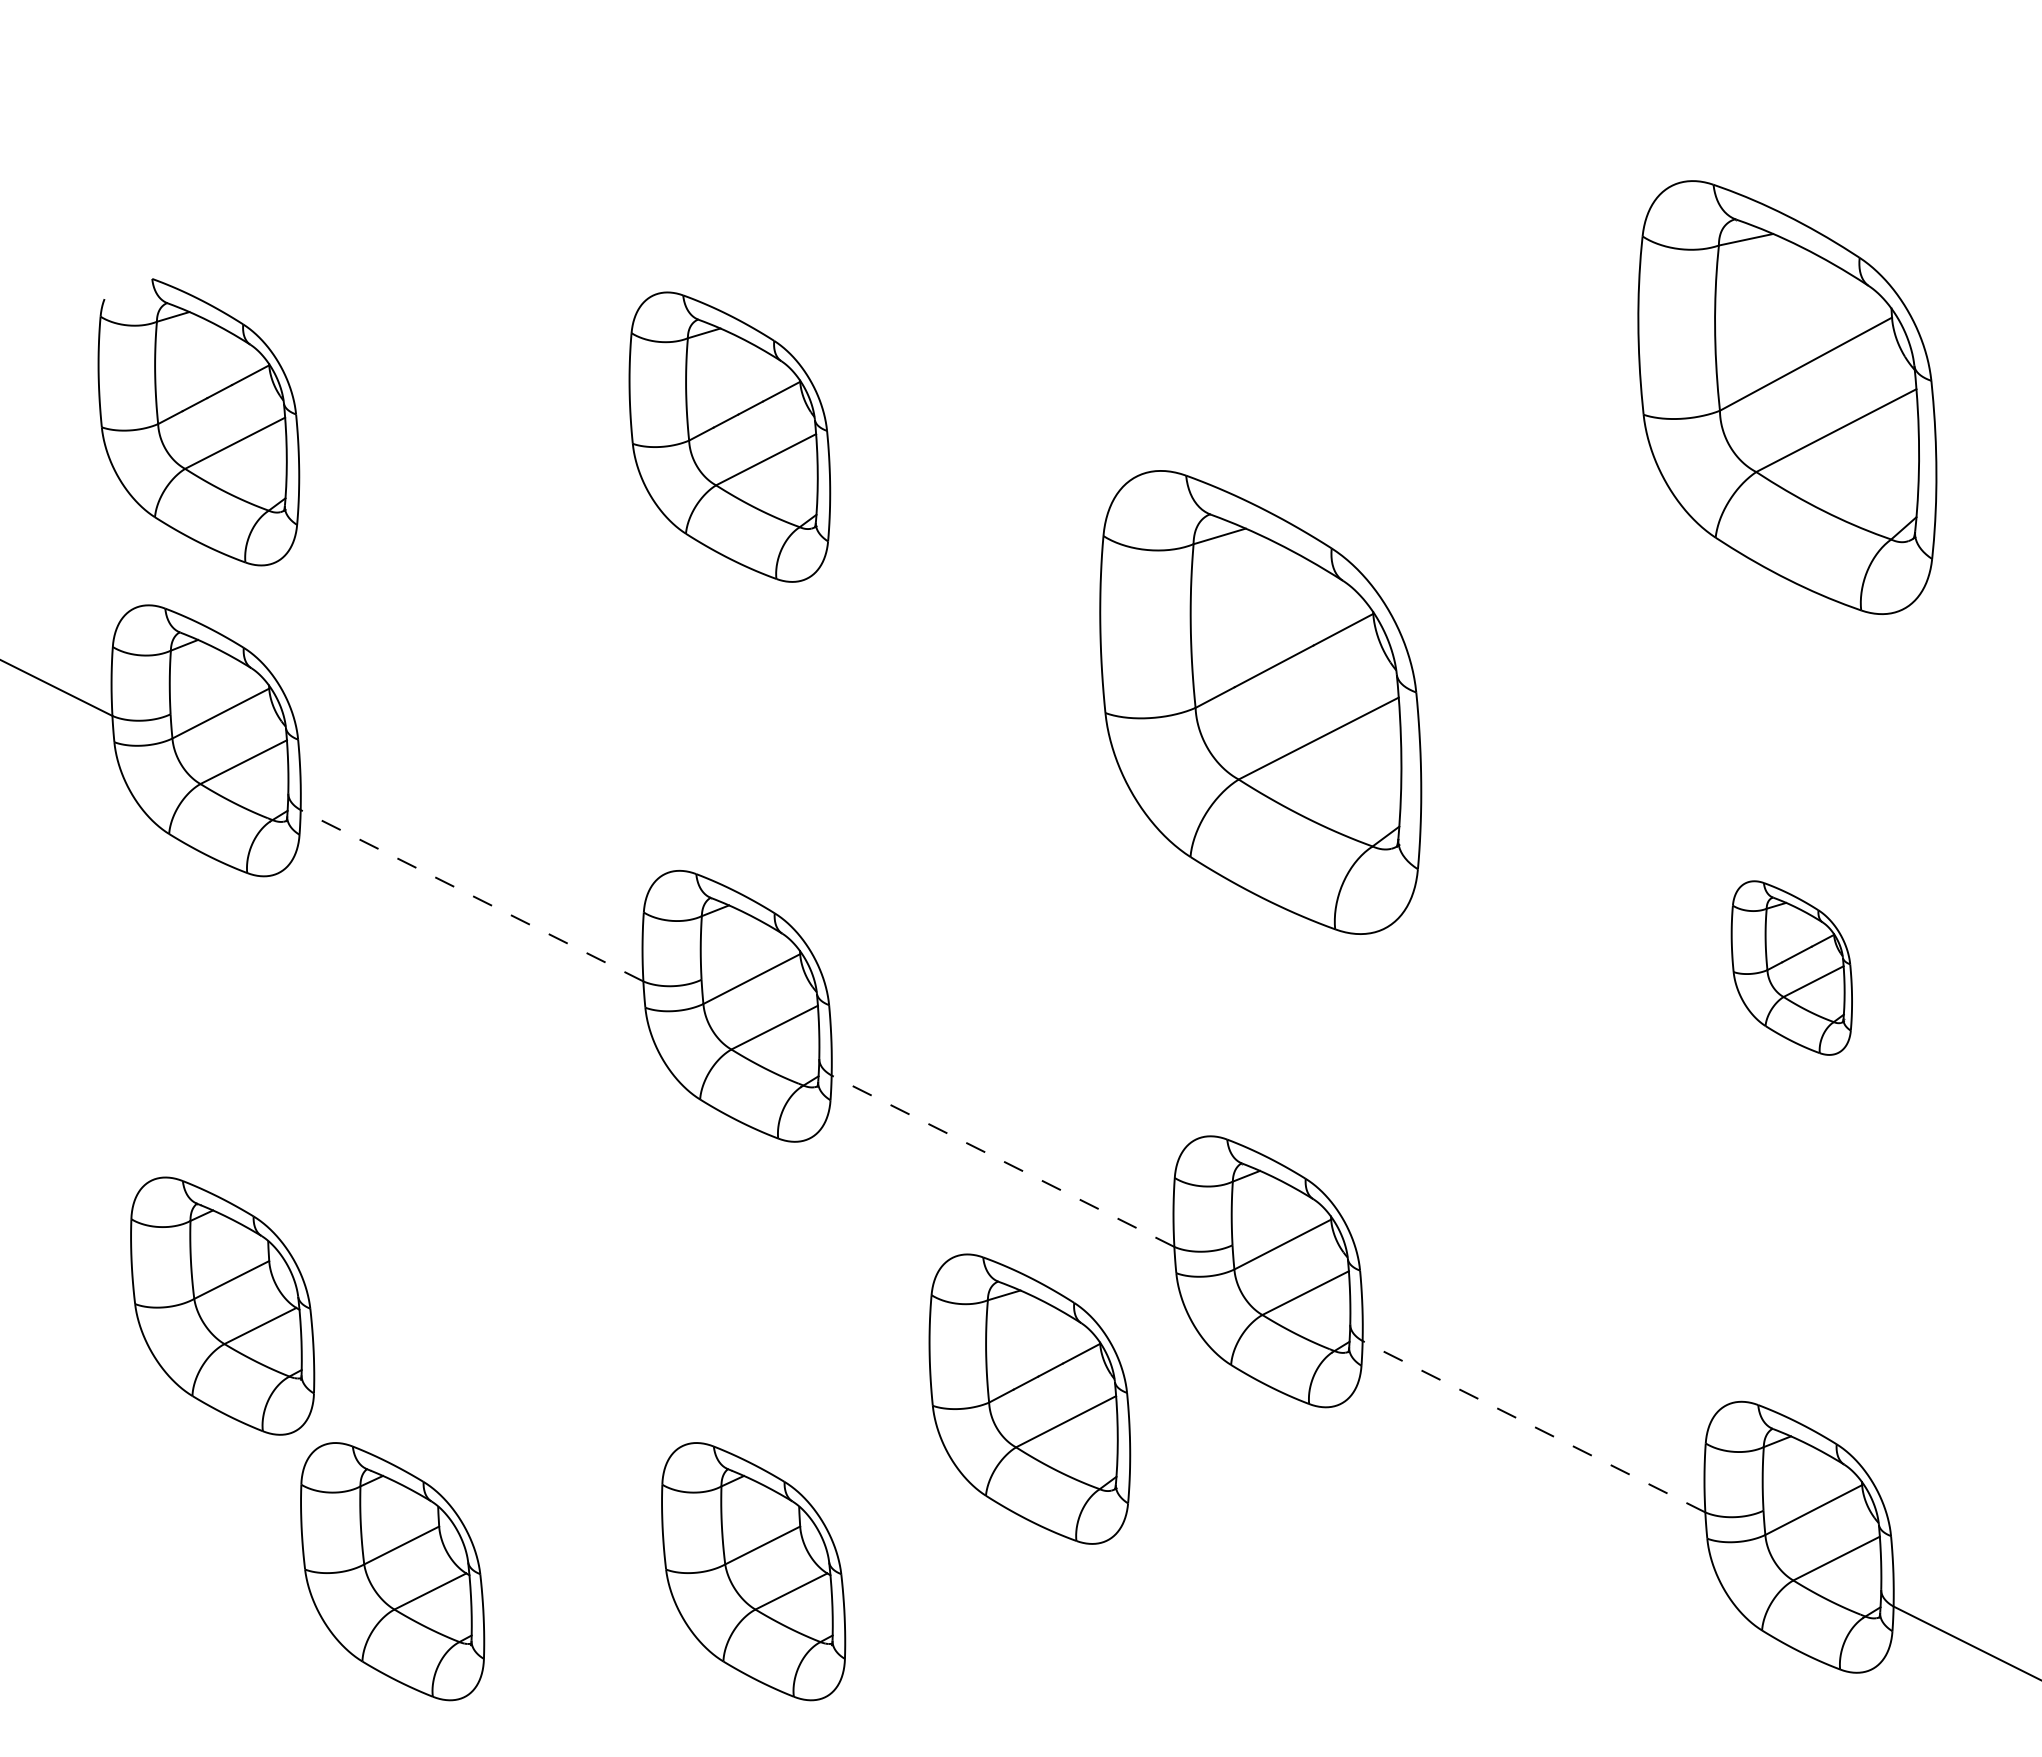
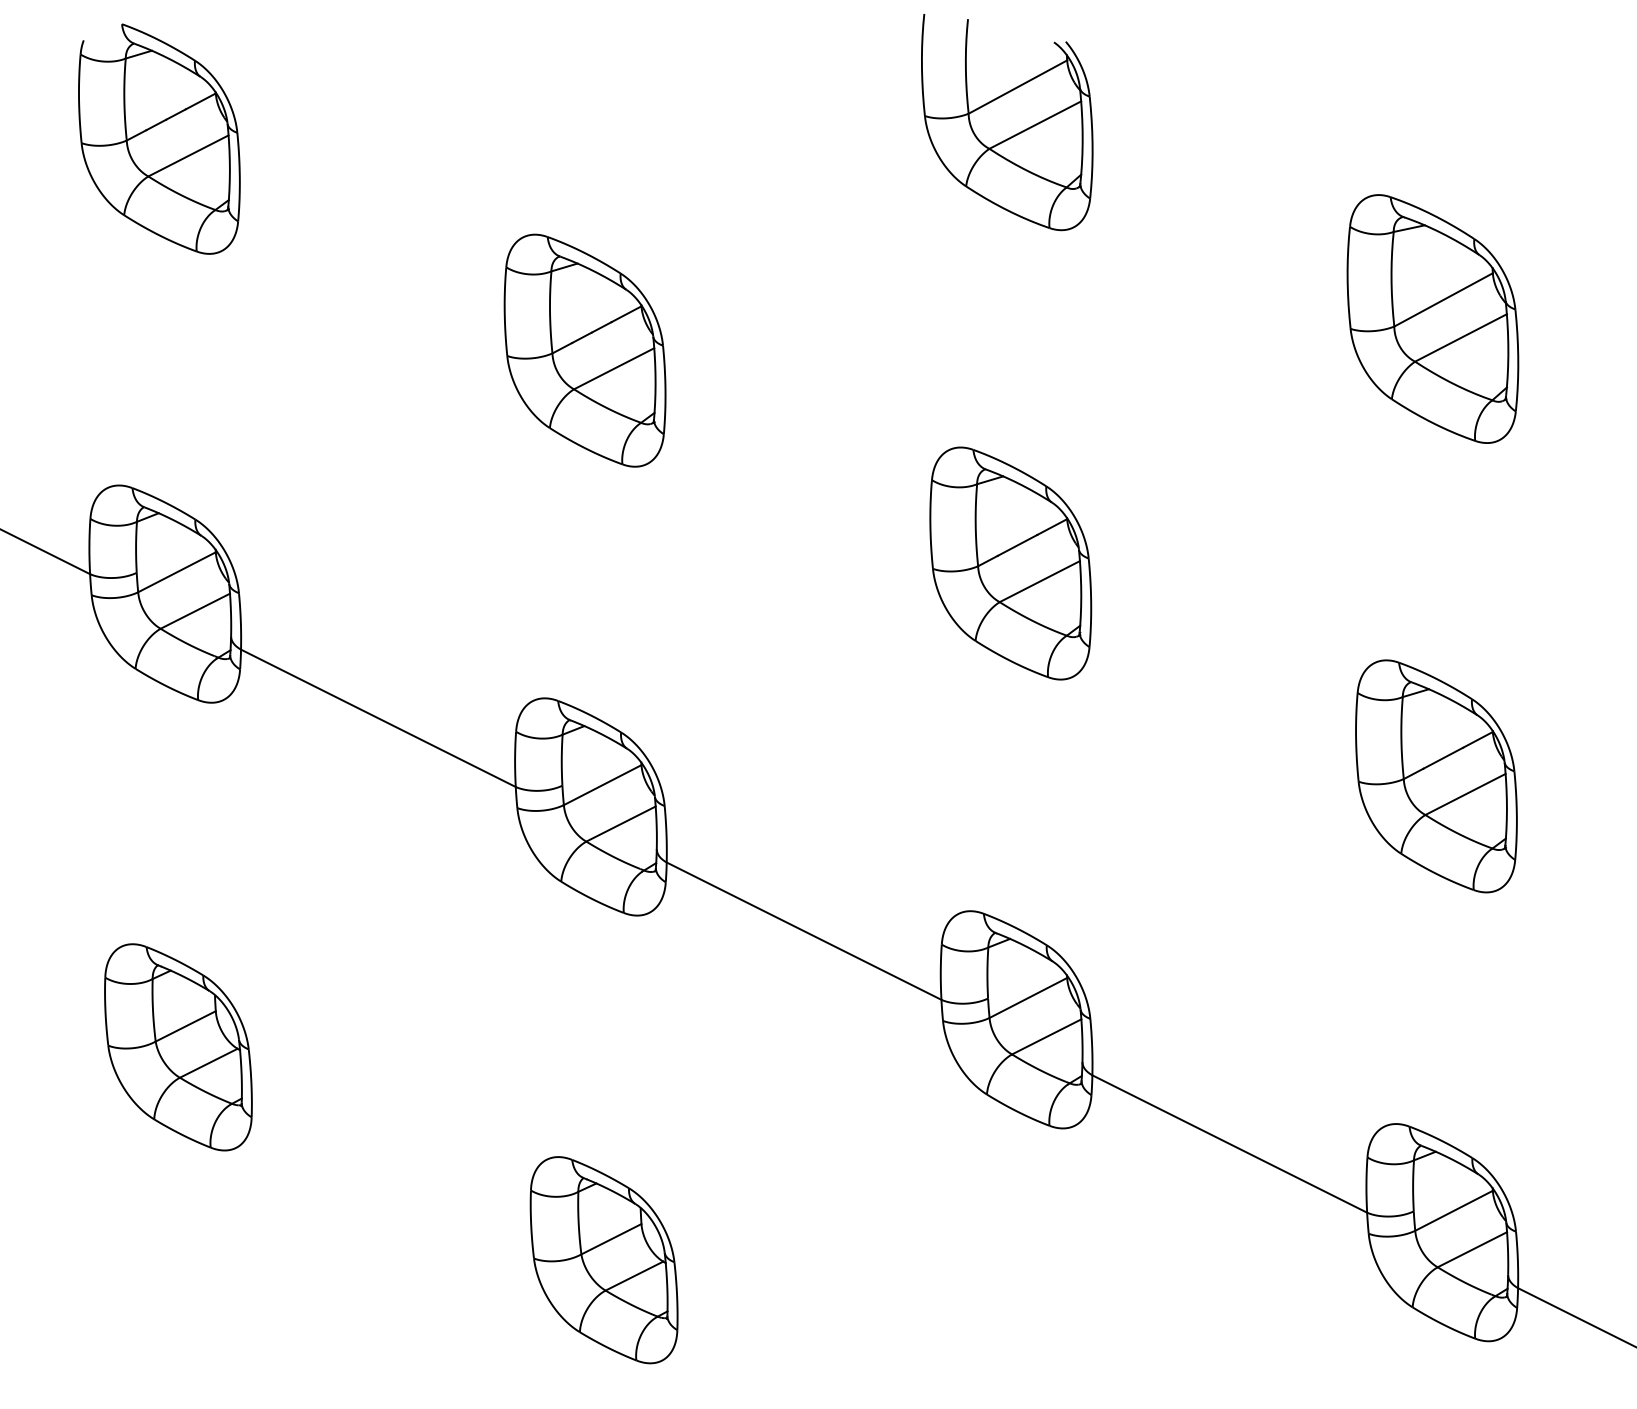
part: (1256, 152) -> (1007, 122), added
part: (1787, 397) -> (1433, 318), size x0.71
part: (198, 422) -> (159, 139), moved
part: (1260, 702) -> (1010, 563), size x0.62
line: (472, 895) -> (378, 718), dashed -> solid
part: (1791, 967) -> (1436, 775), size x1.67
line: (1003, 1161) -> (804, 931), dashed -> solid
part: (1029, 1398) -> (825, 1121), removed
line: (1533, 1426) -> (1229, 1143), dashed -> solid
part: (392, 1571) -> (314, 1260), removed

